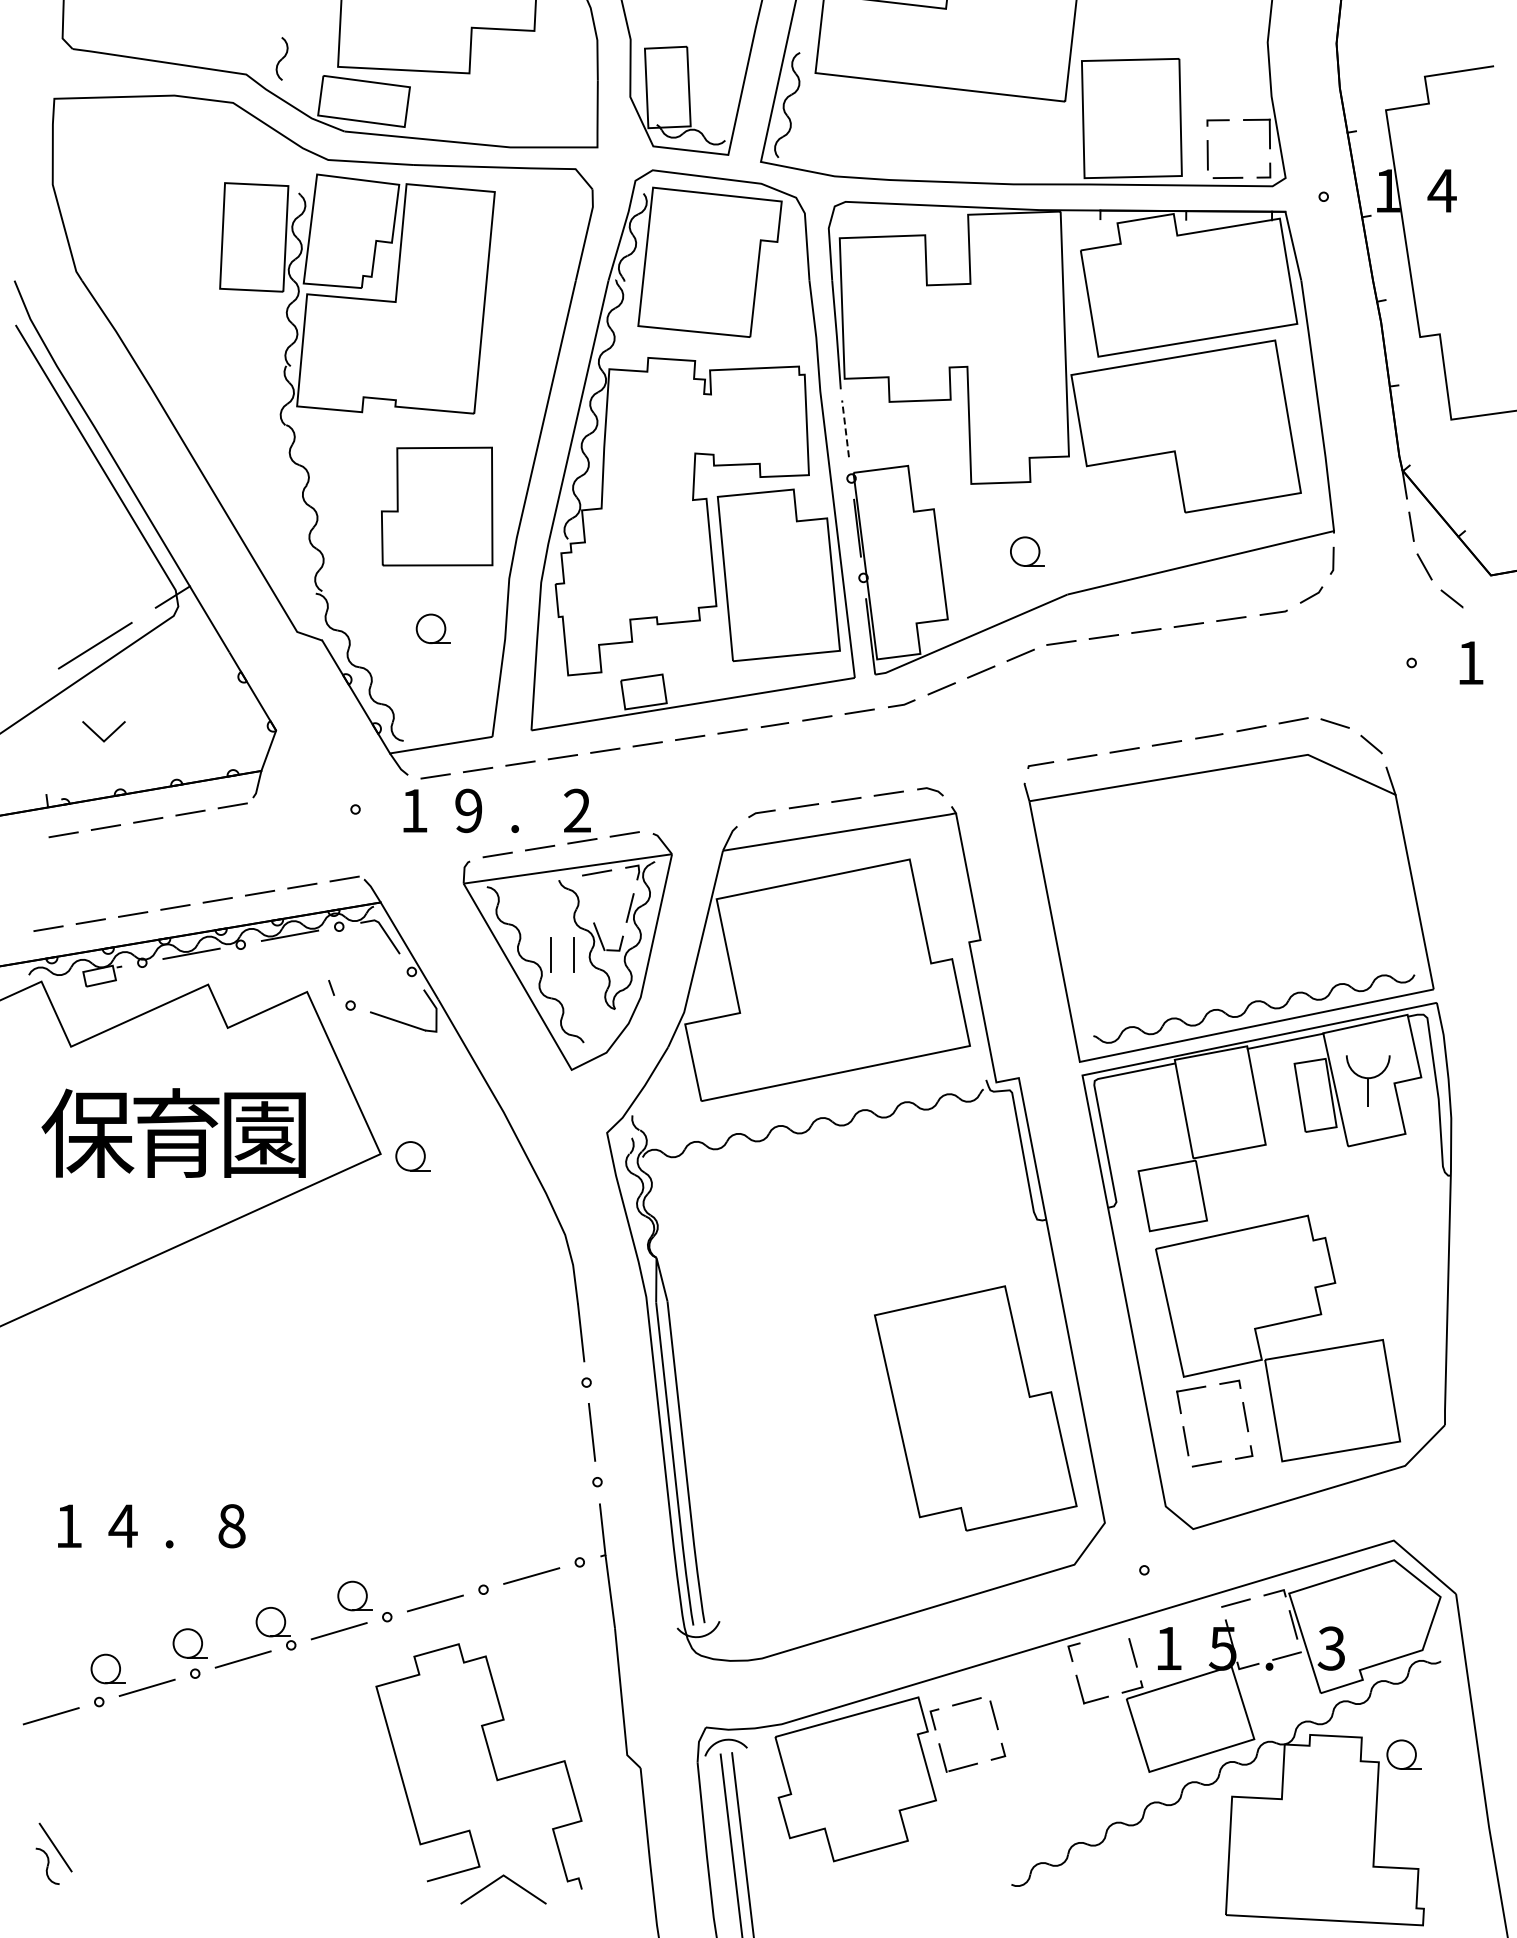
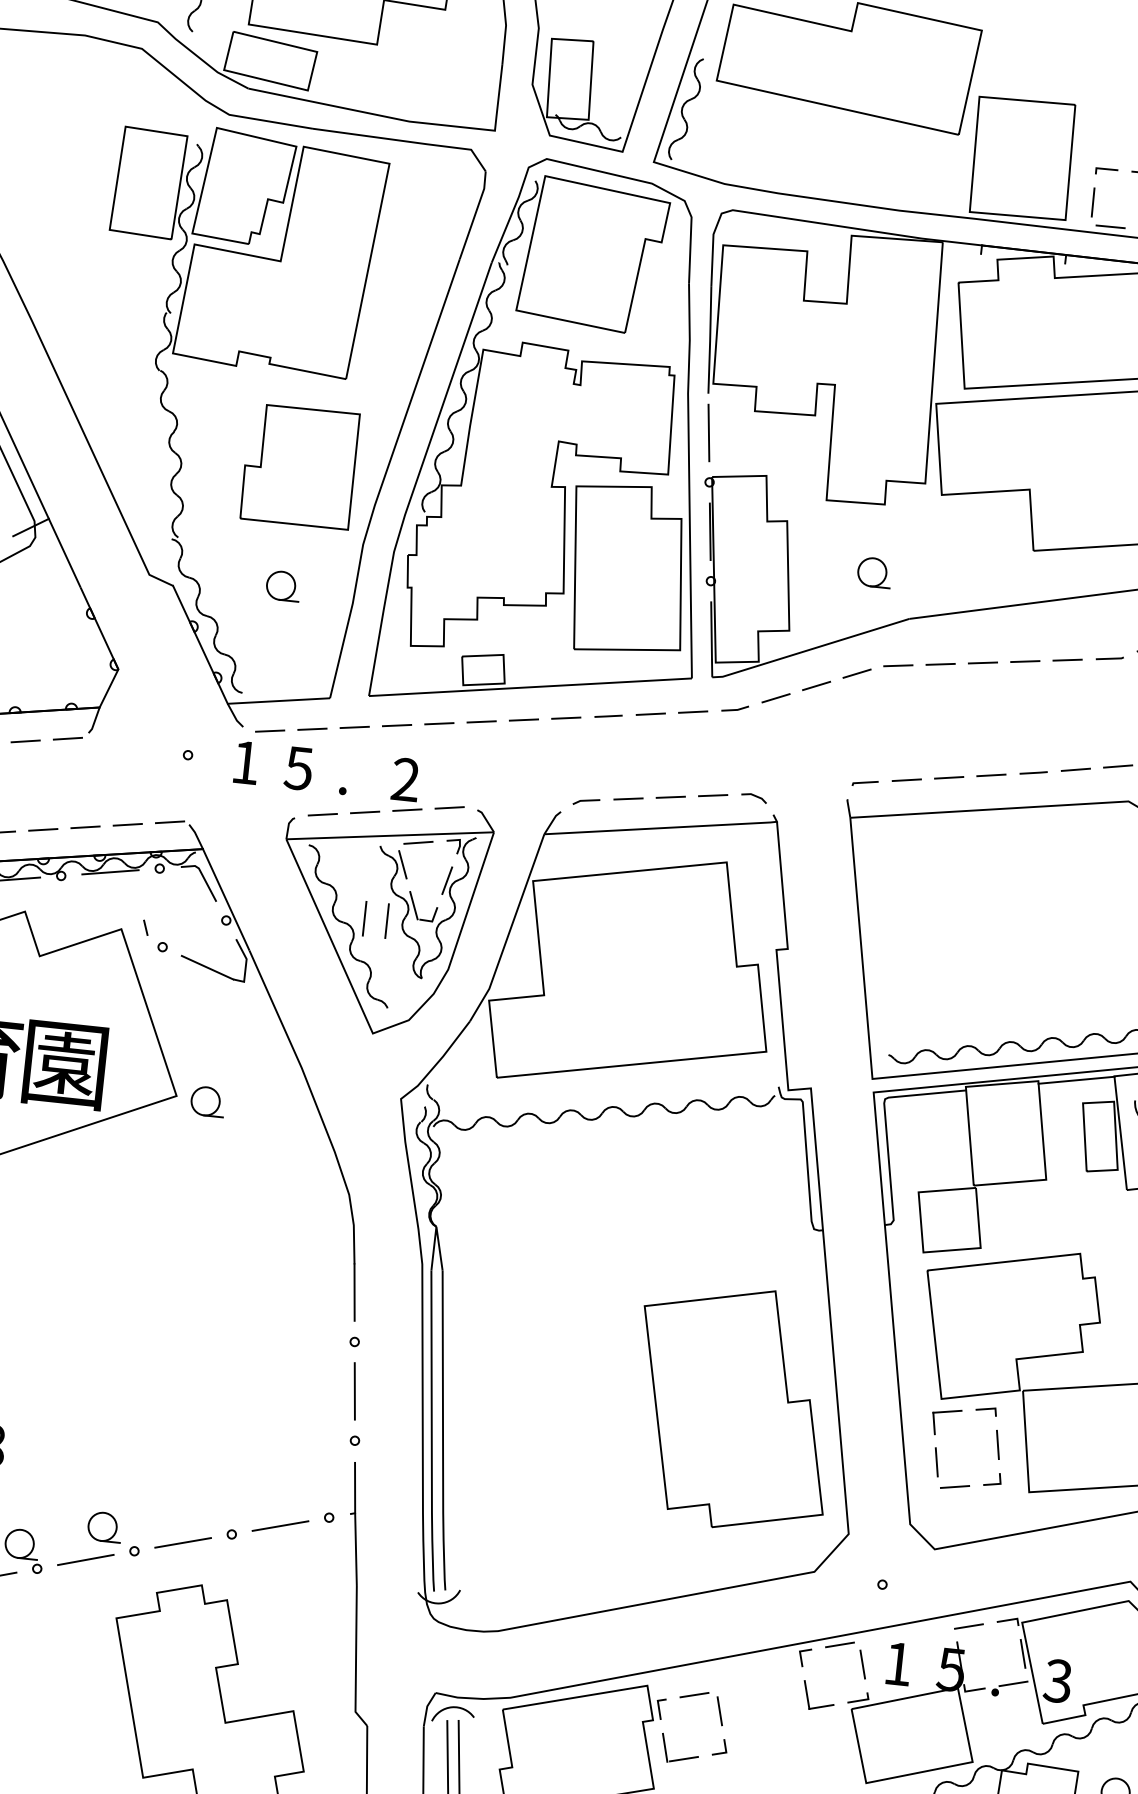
line: (845, 428) -> (708, 432), dashed -> solid
text: (468, 810) -> (298, 768), 9 -> 5
line: (583, 896) -> (402, 864), added
line: (1107, 1635) -> (839, 1644), added

